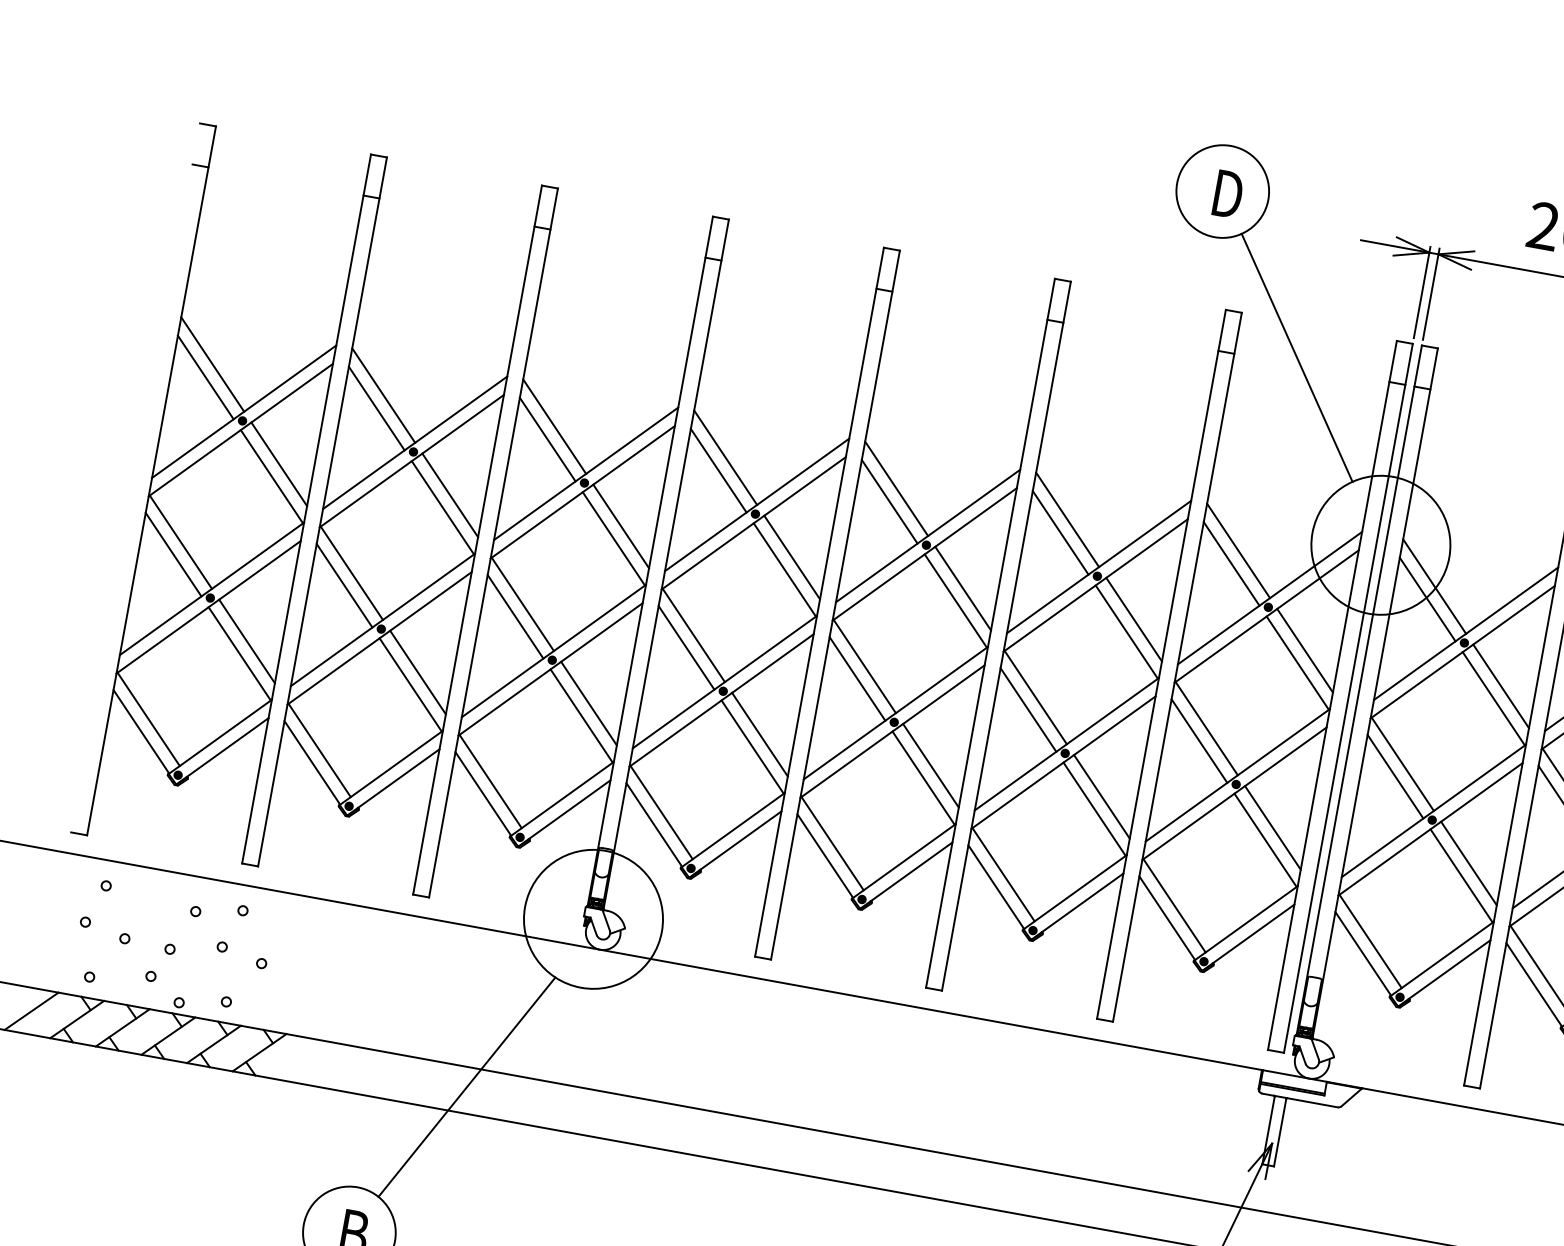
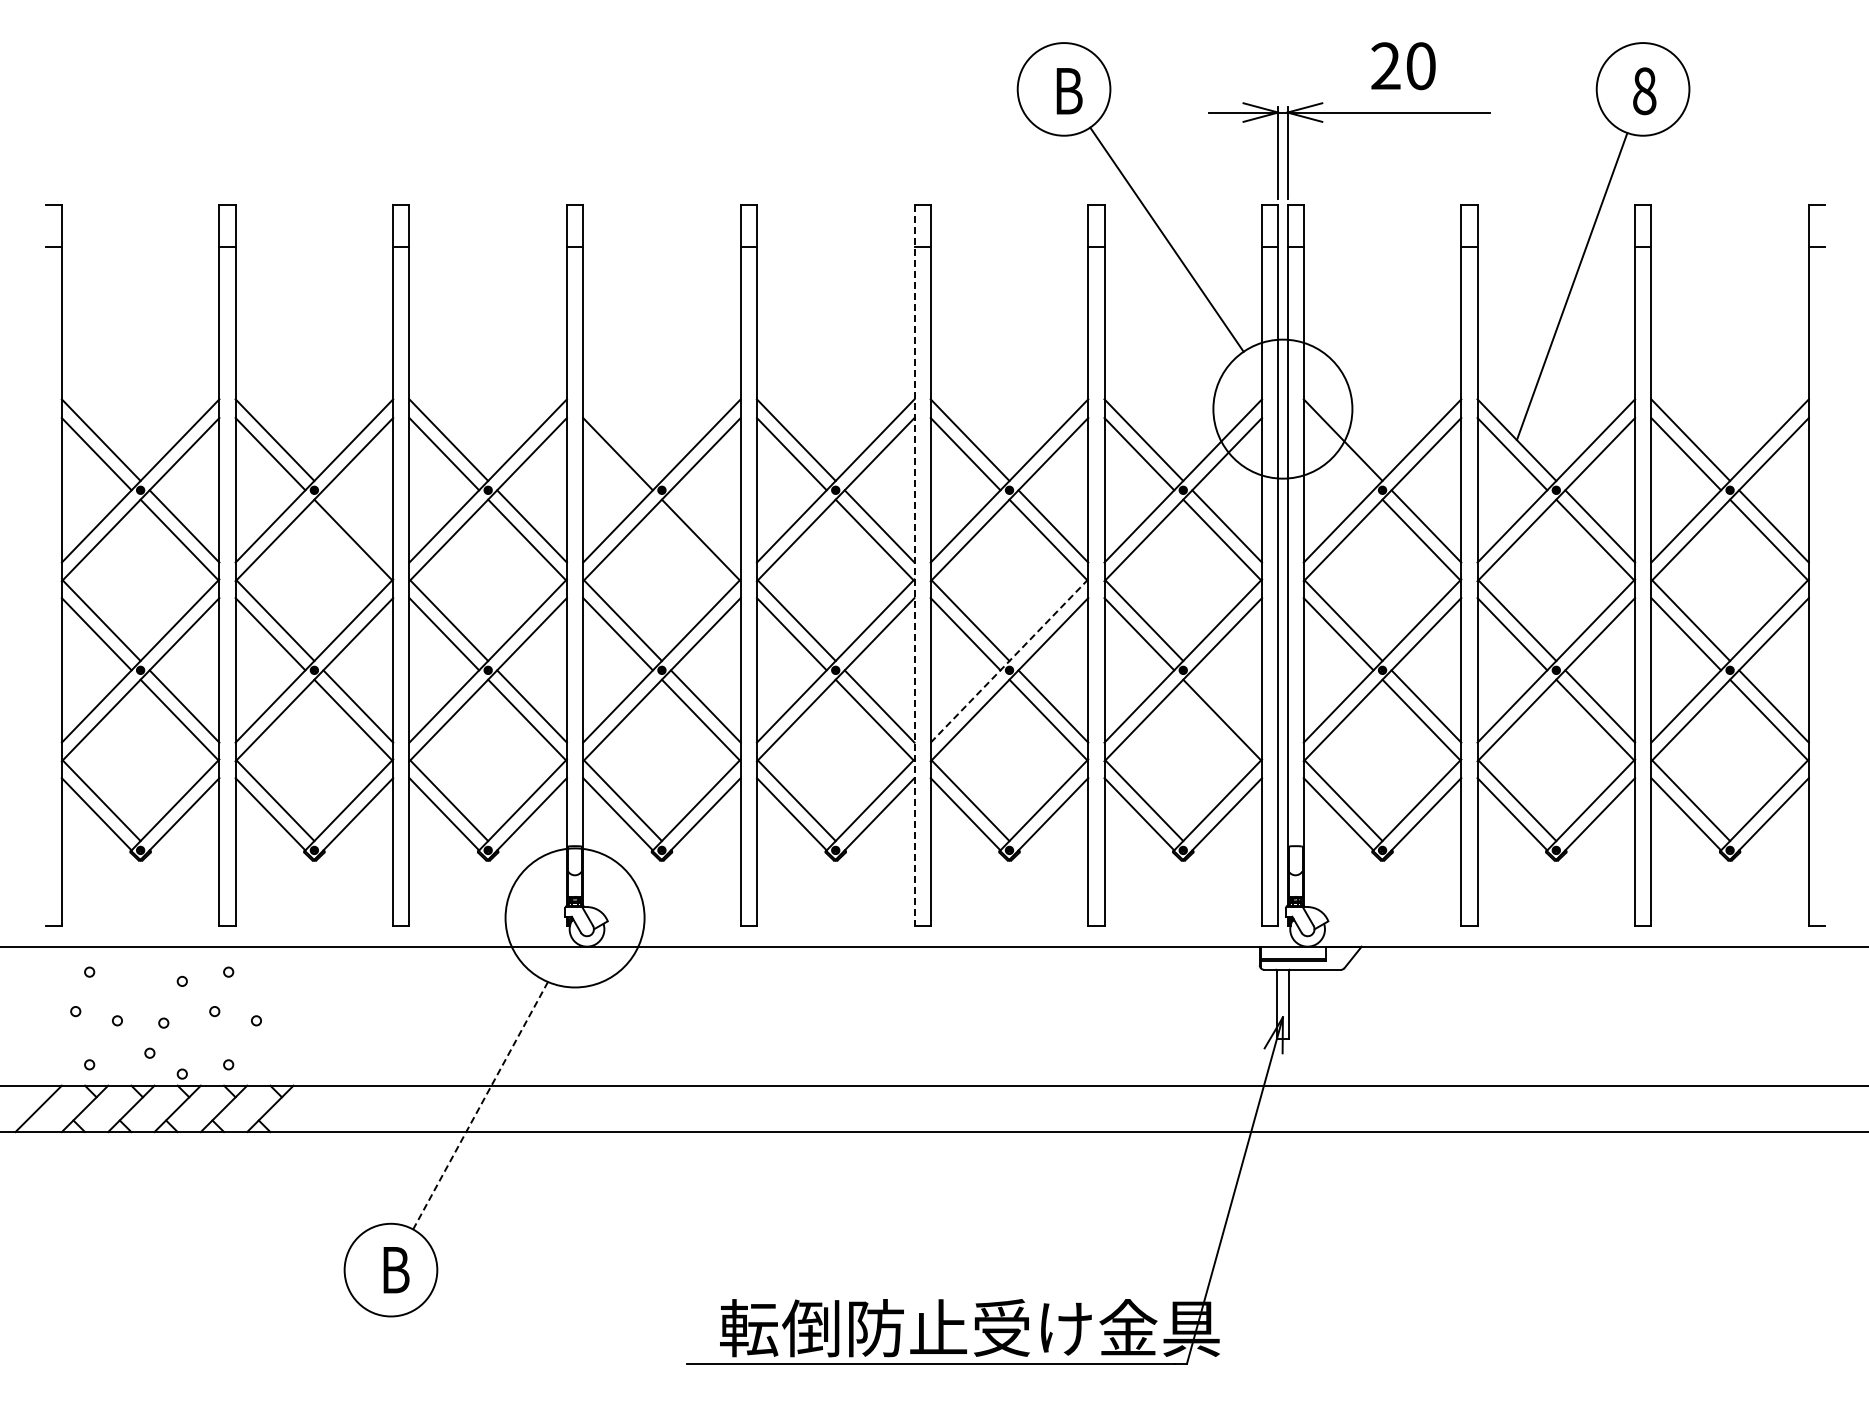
text: (1230, 195) -> (1072, 91), D -> B
line: (725, 457) -> (622, 439), removed
line: (450, 495) -> (358, 526), removed
line: (791, 557) -> (705, 526), removed
line: (1427, 599) -> (1338, 454), removed
line: (990, 634) -> (914, 566), solid -> dashed
line: (1066, 743) -> (1009, 660), solid -> dashed
line: (1273, 827) -> (1227, 706), removed
line: (466, 1086) -> (480, 1105), solid -> dashed

